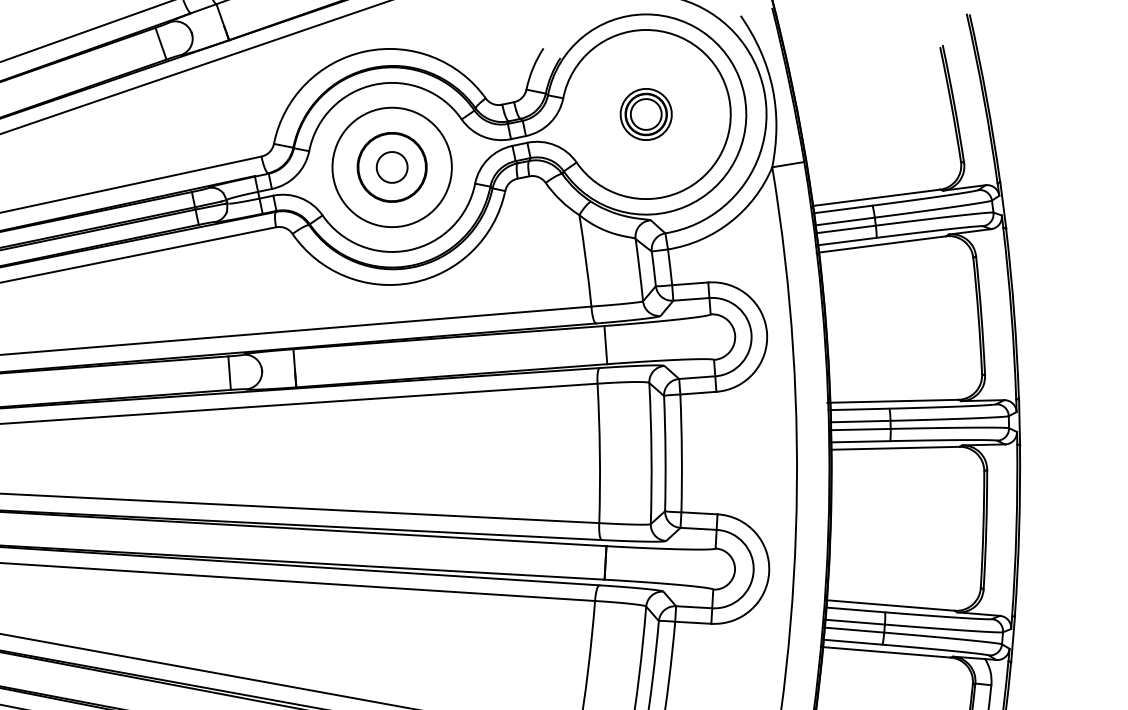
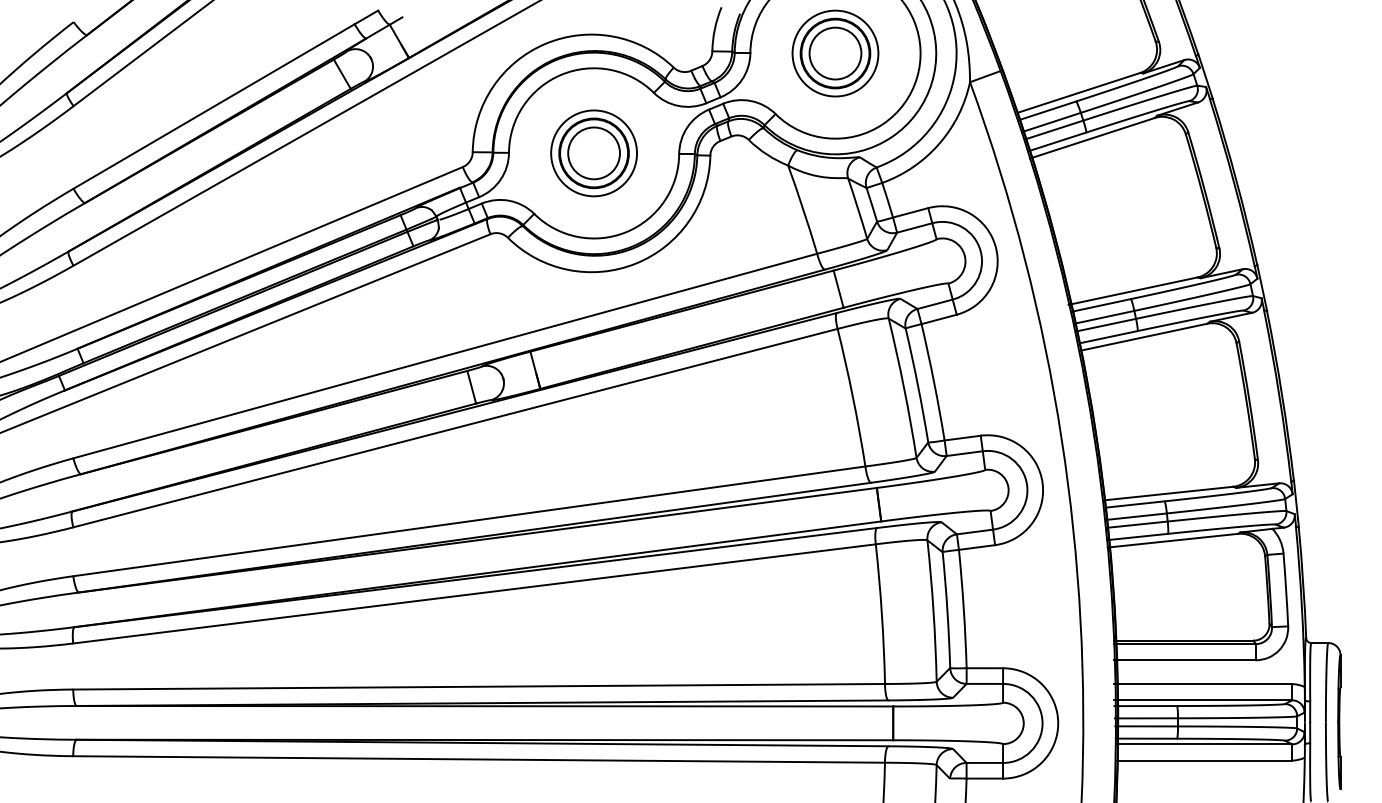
part: (646, 114) -> (835, 53), size x1.67
circle: (391, 167) -> (593, 153), size x1.67
circle: (392, 167) -> (594, 153), size x0.71

